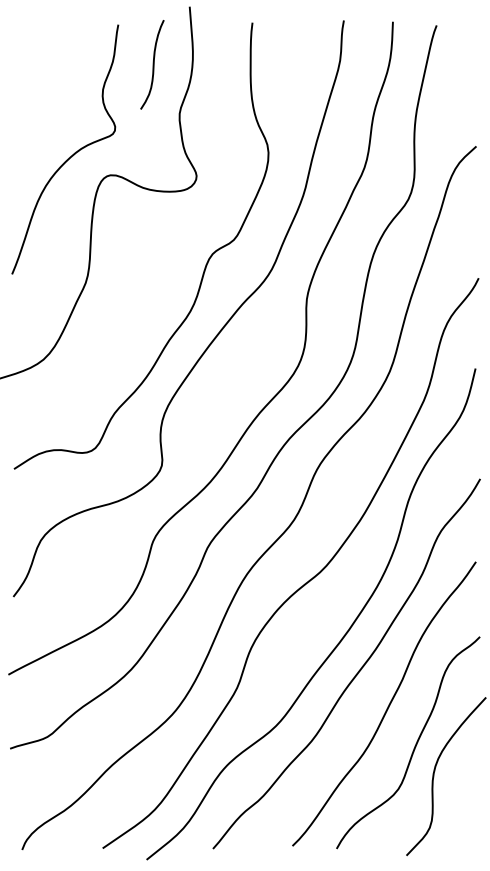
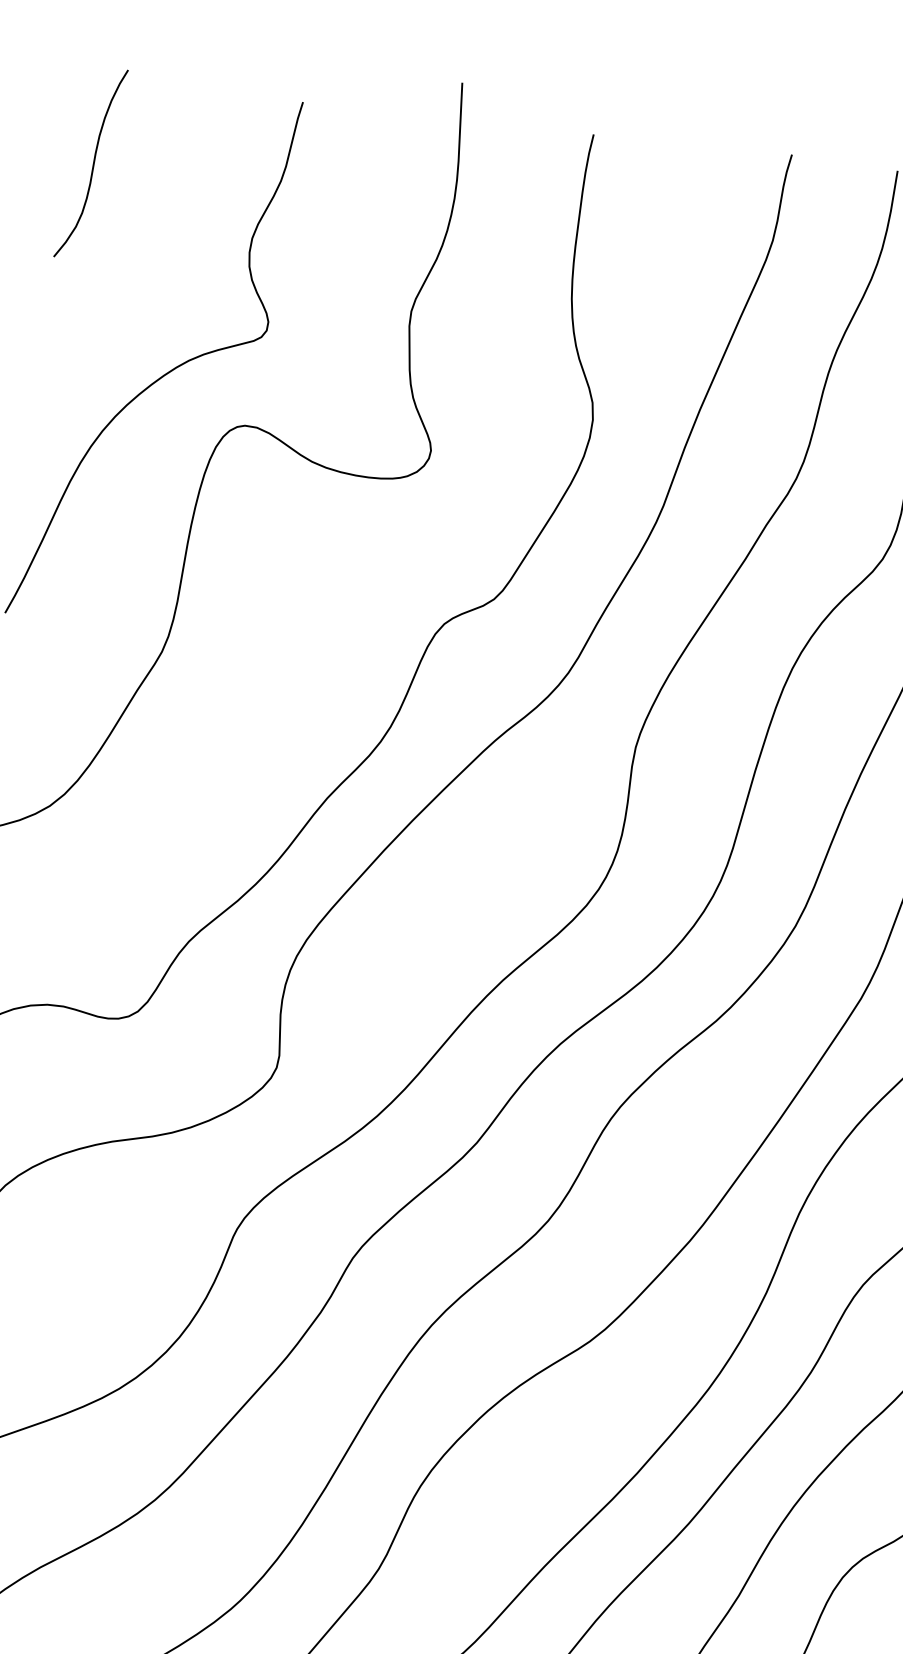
curve: (152, 64) -> (91, 162), moved

